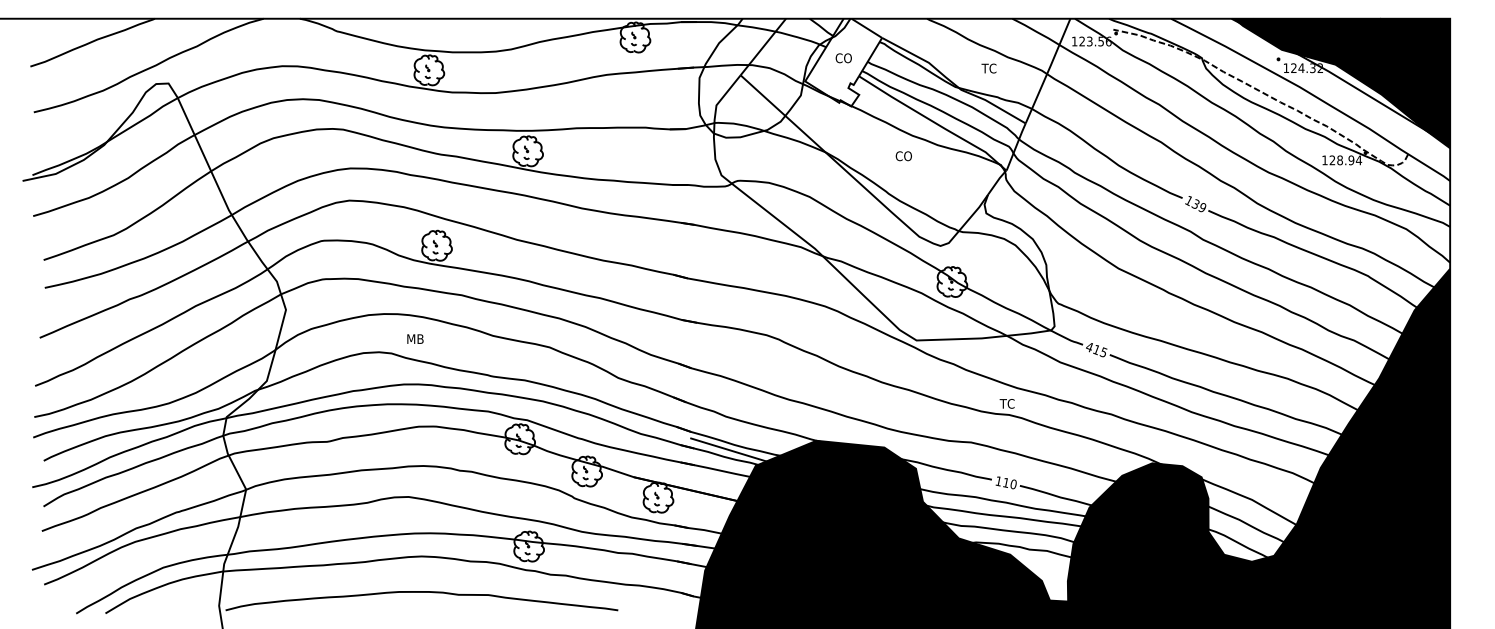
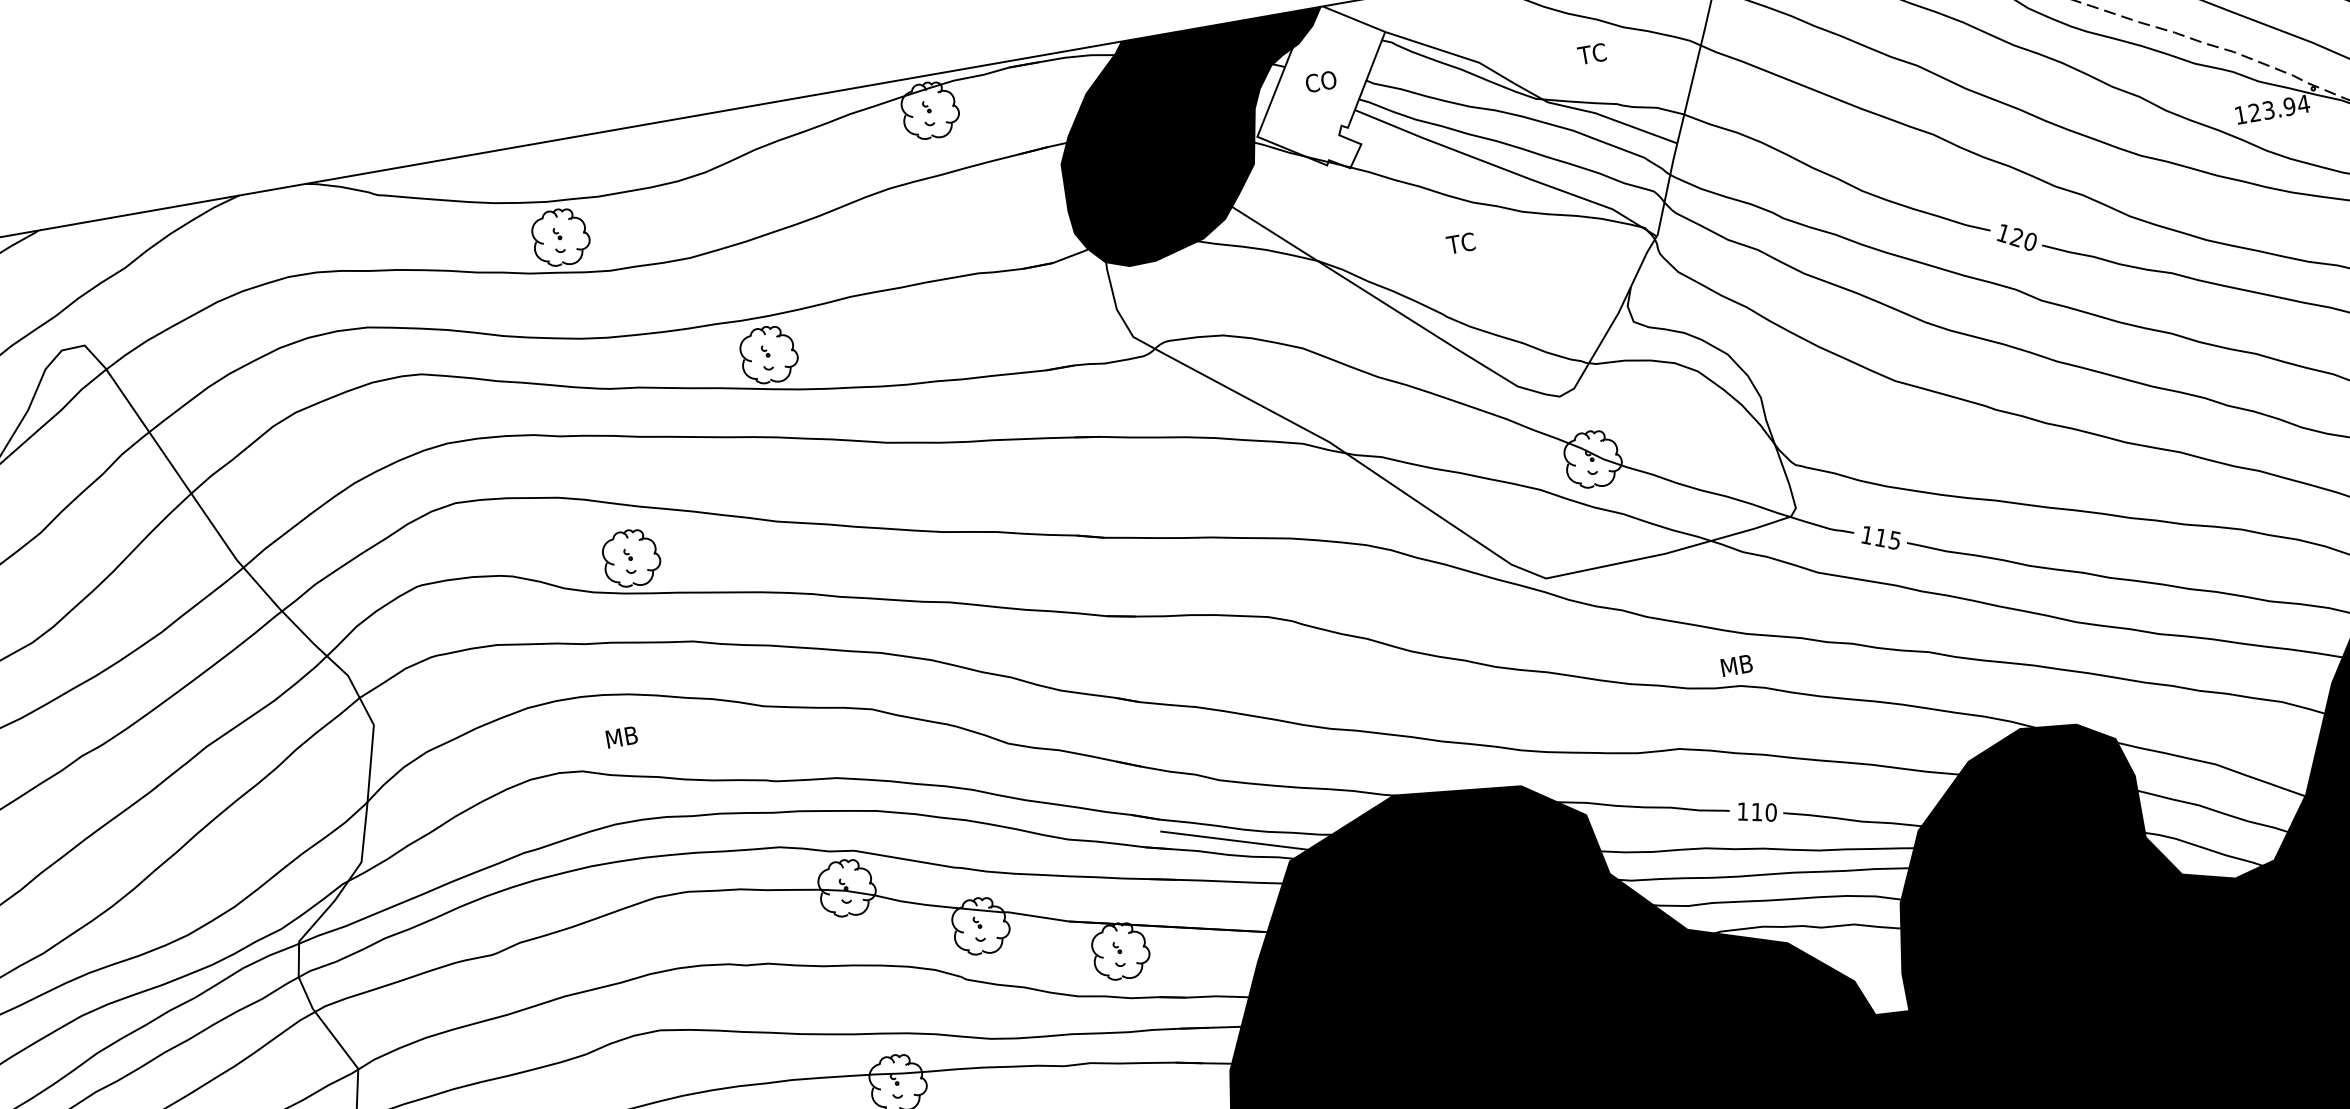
fill: (774, 77) -> (1199, 139), added
text: (903, 156) -> (1462, 243), CO -> TC
text: (1339, 160) -> (2267, 110), 128.94 -> 123.94
text: (1197, 205) -> (2020, 239), 139 -> 120
text: (1089, 347) -> (1867, 535), 415 -> 115
text: (1008, 403) -> (1735, 665), TC -> MB

